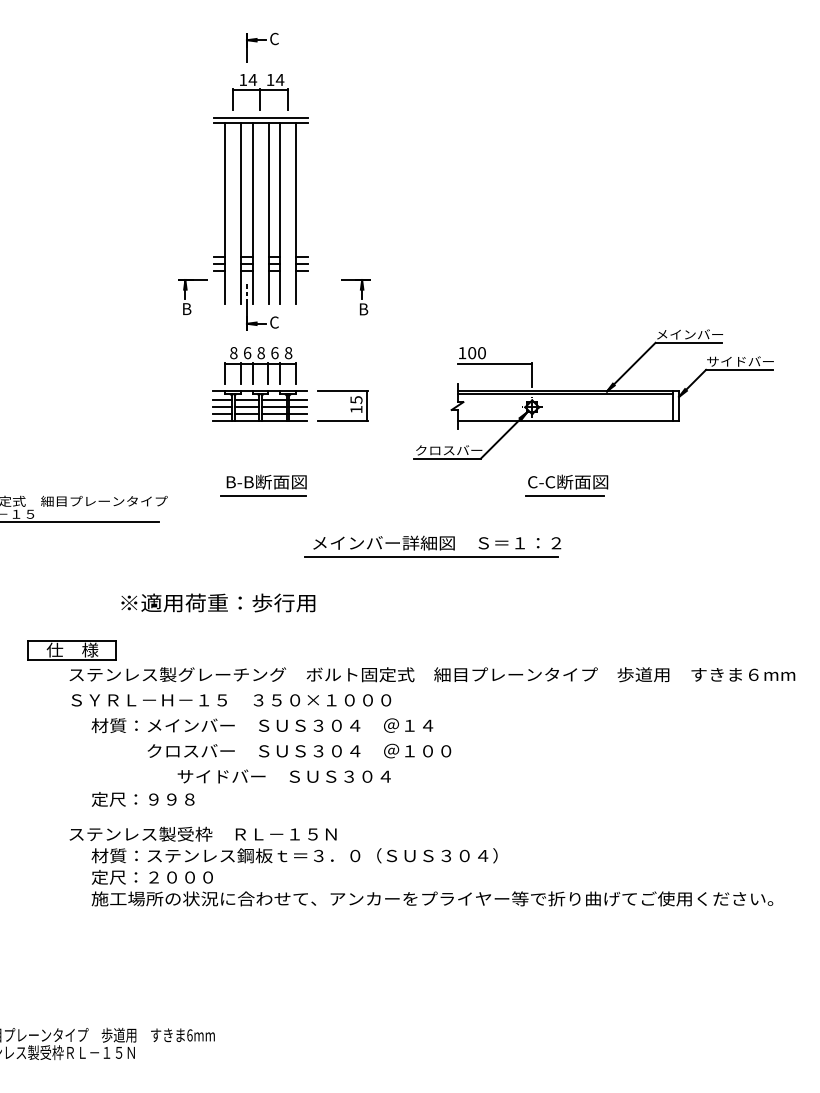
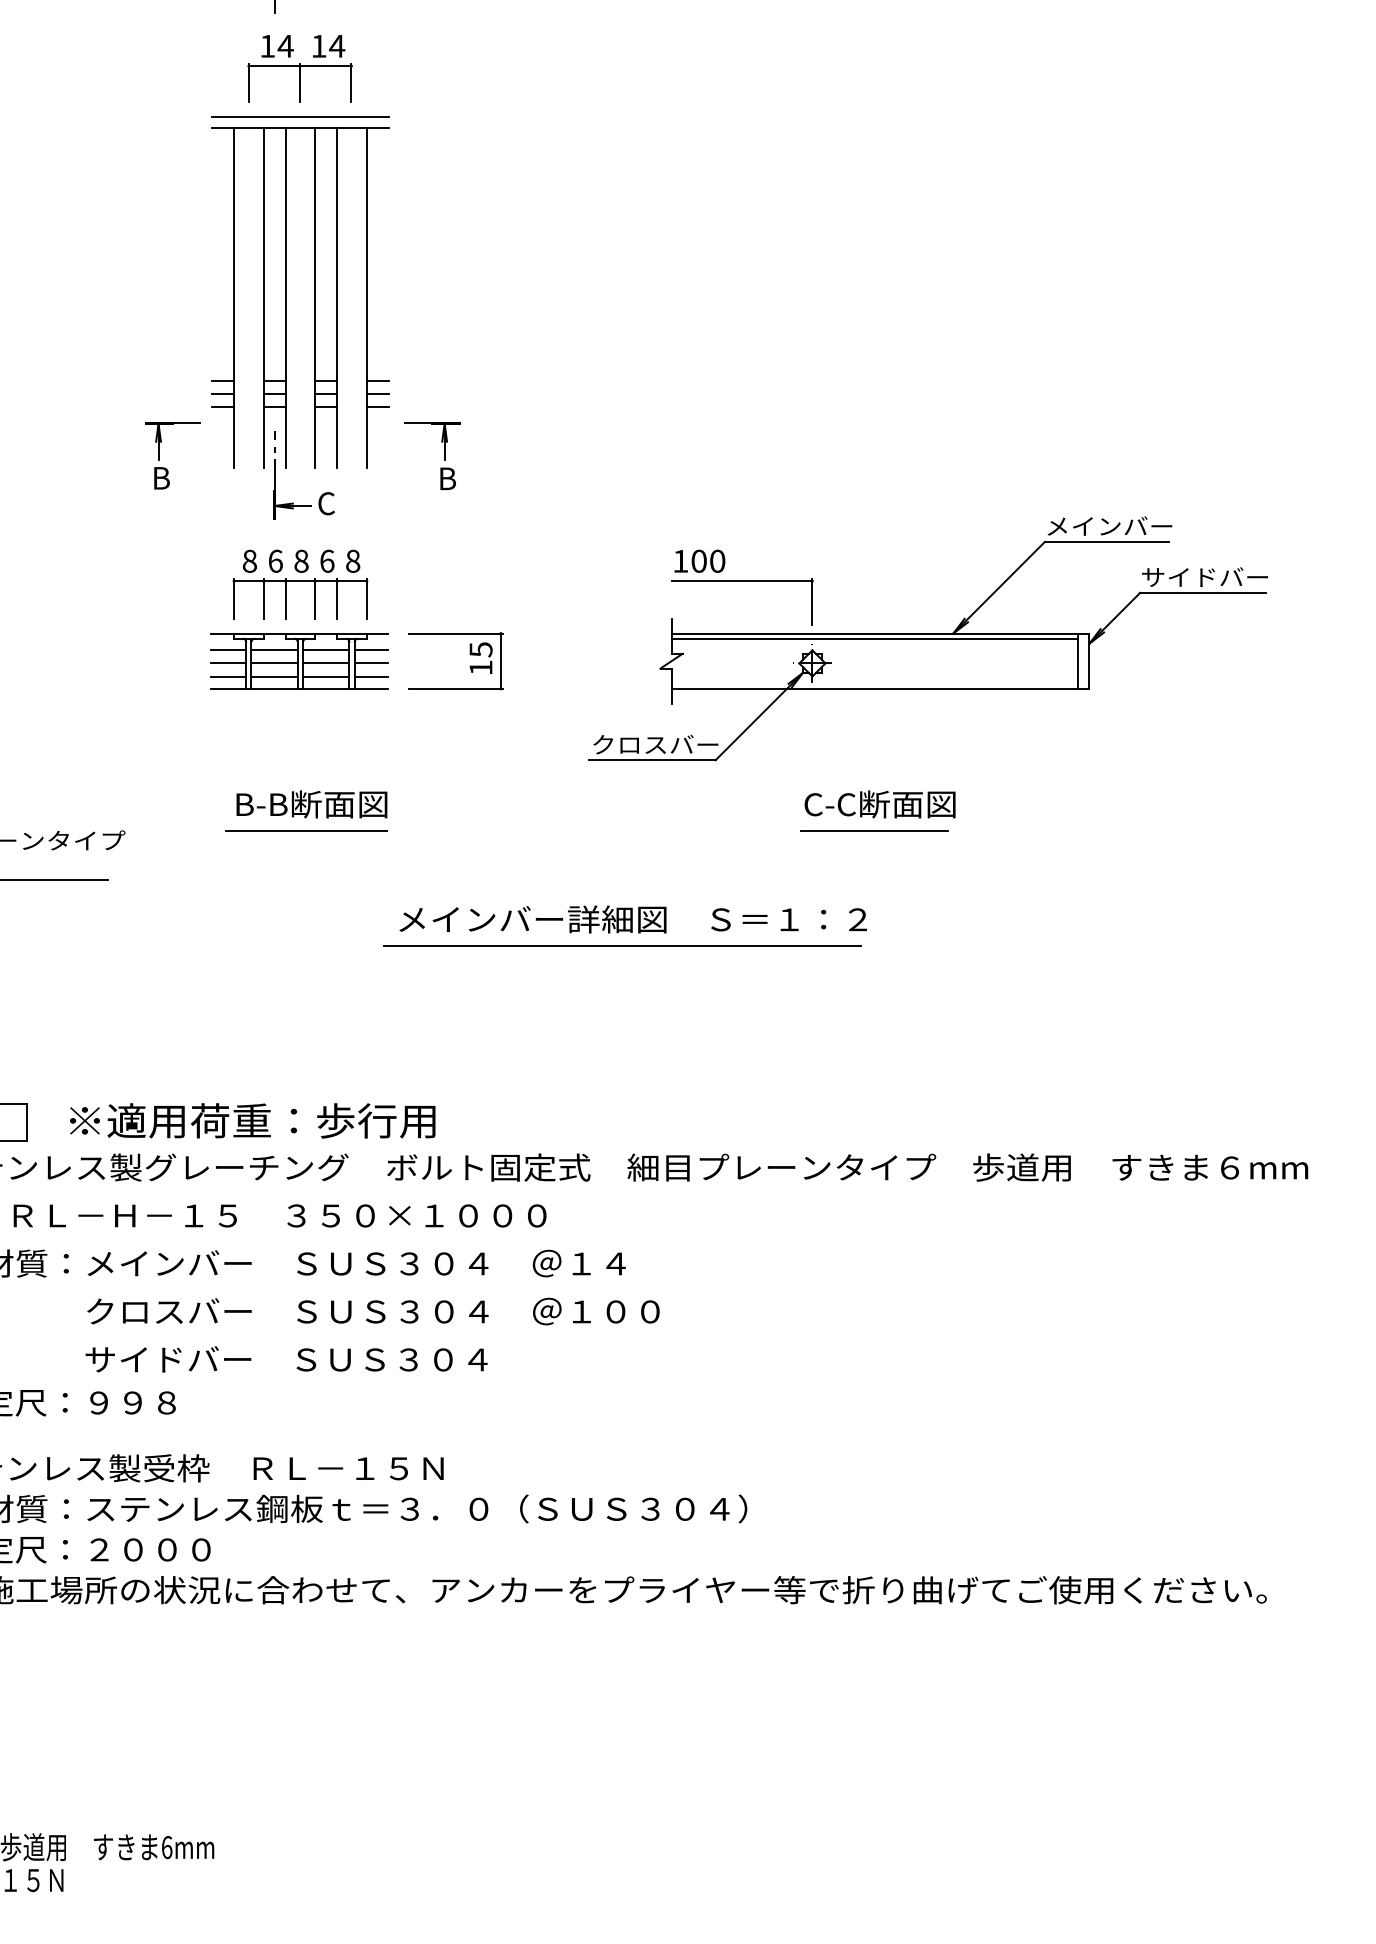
part: (355, 297) -> (432, 456), moved
text: (218, 602) -> (253, 1120), moved
text: (283, 776) -> (285, 1359), moved

